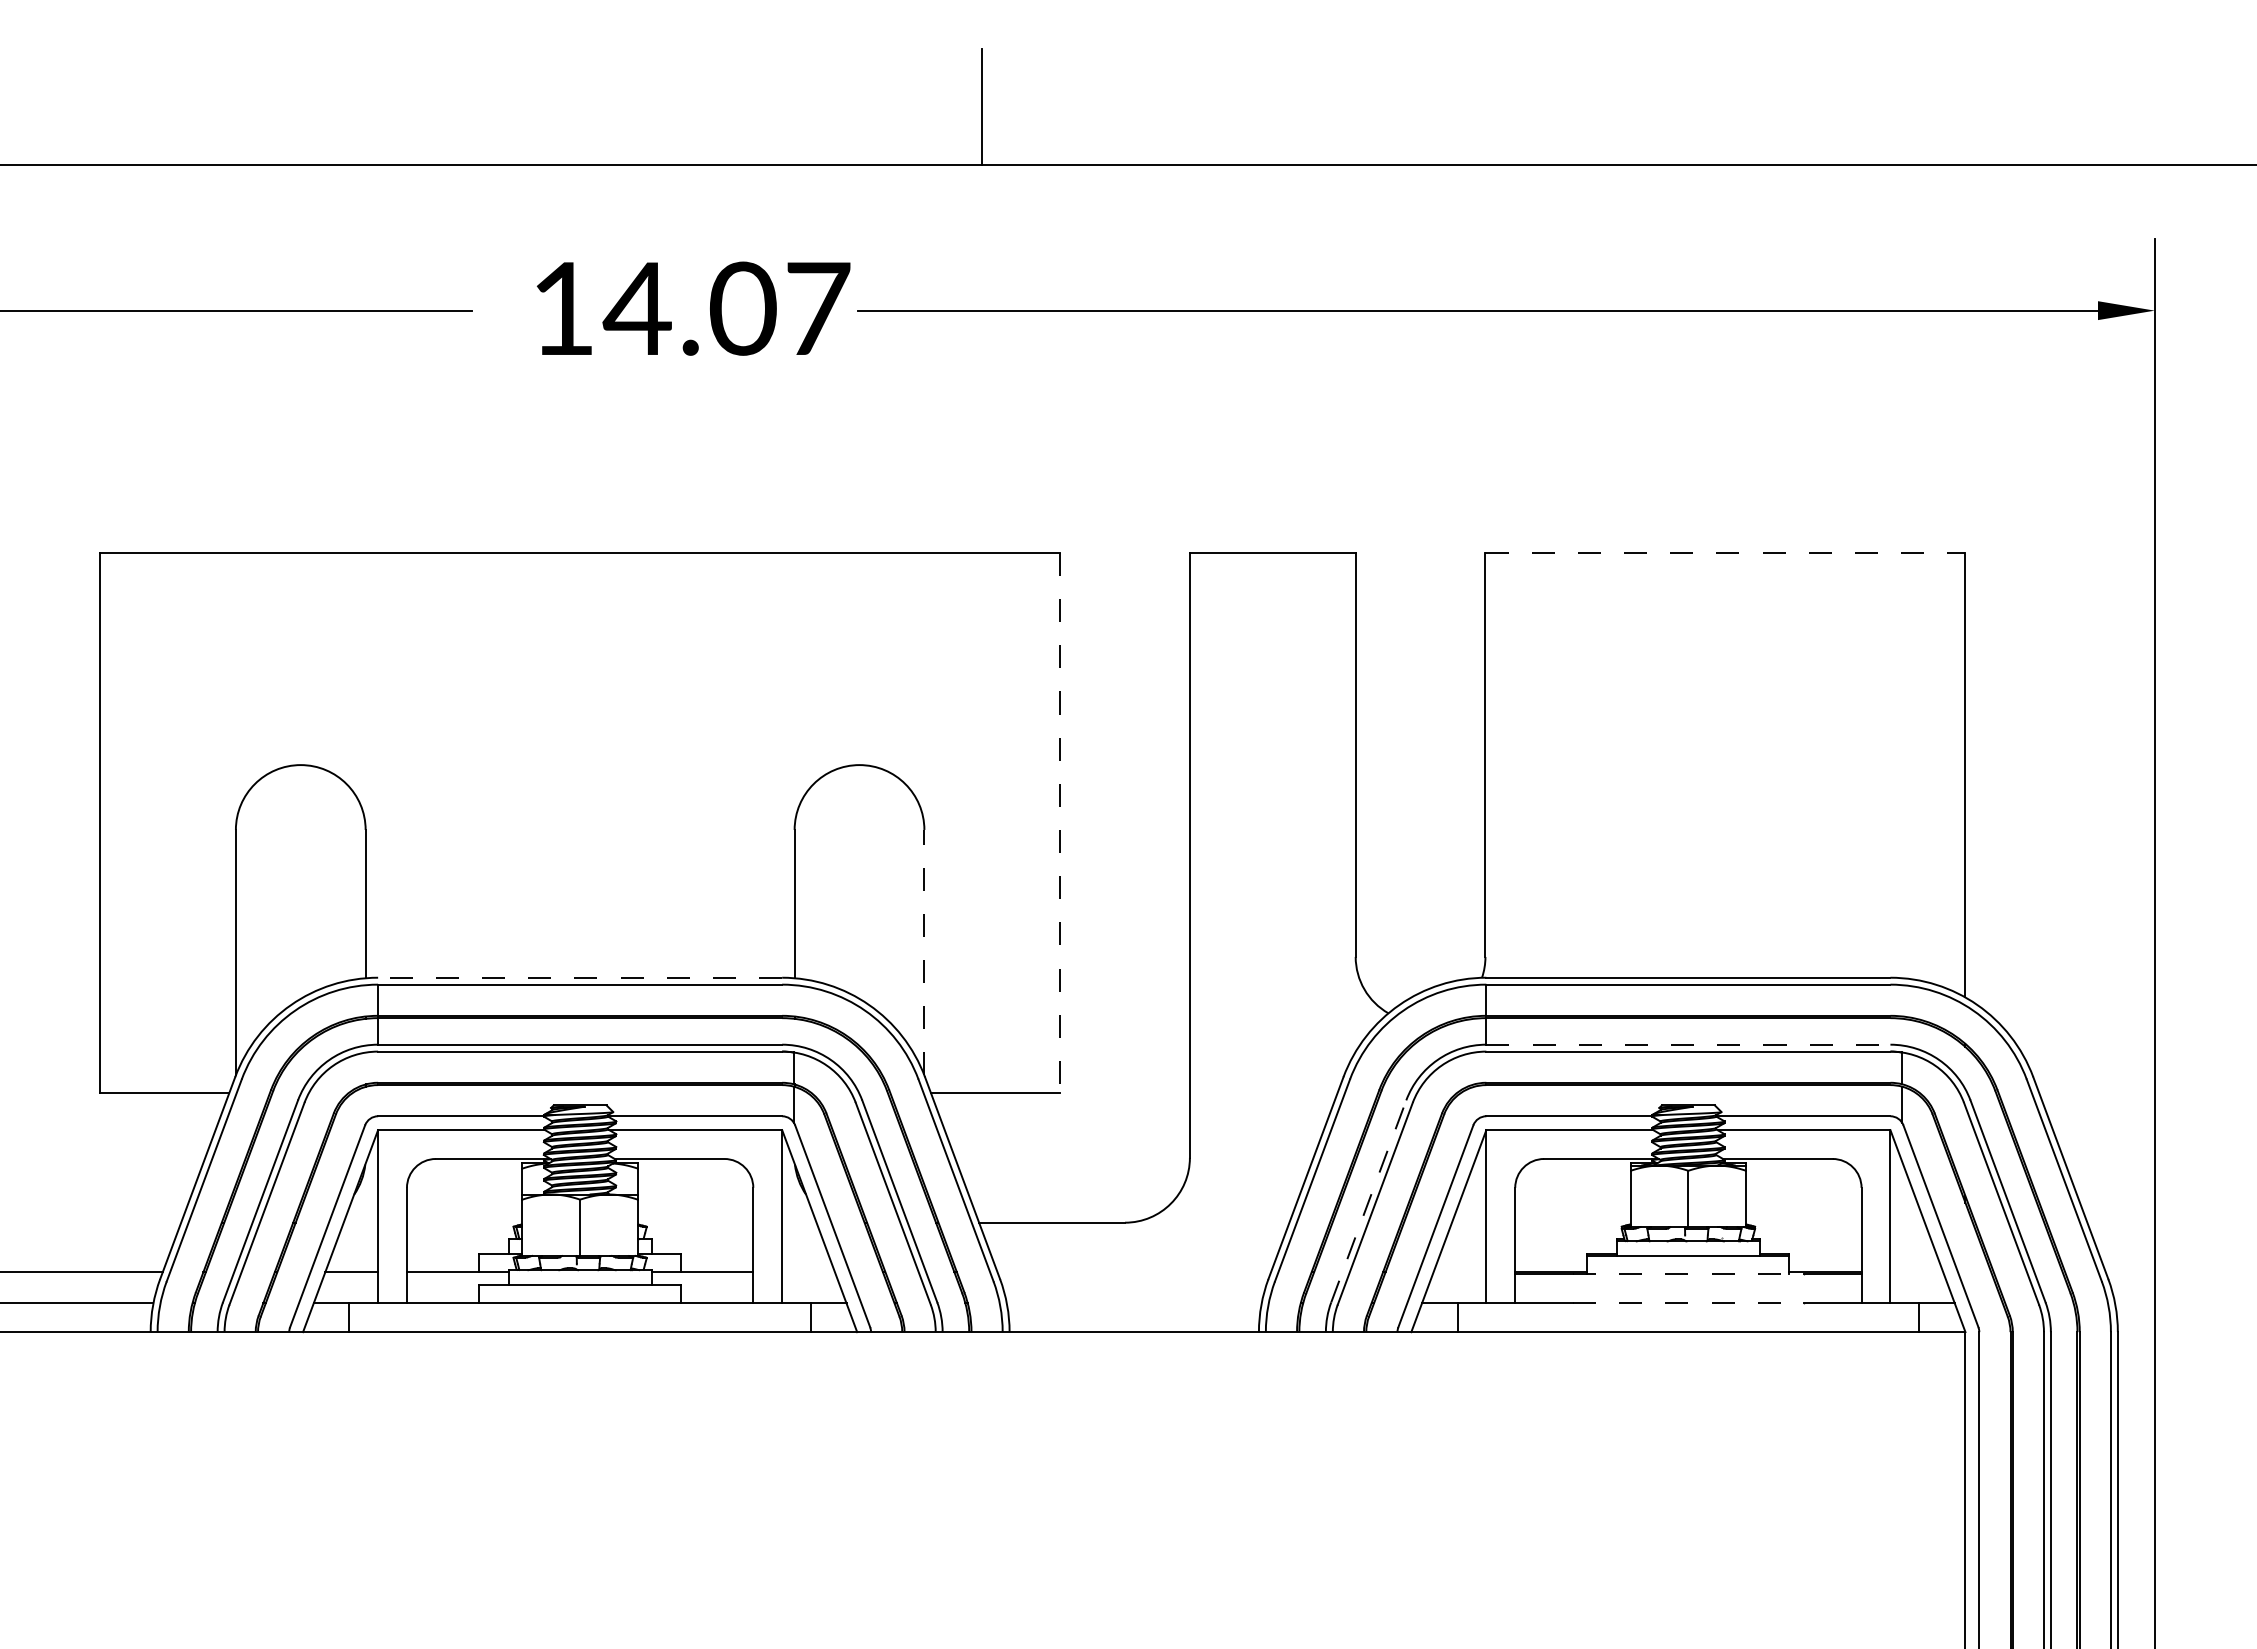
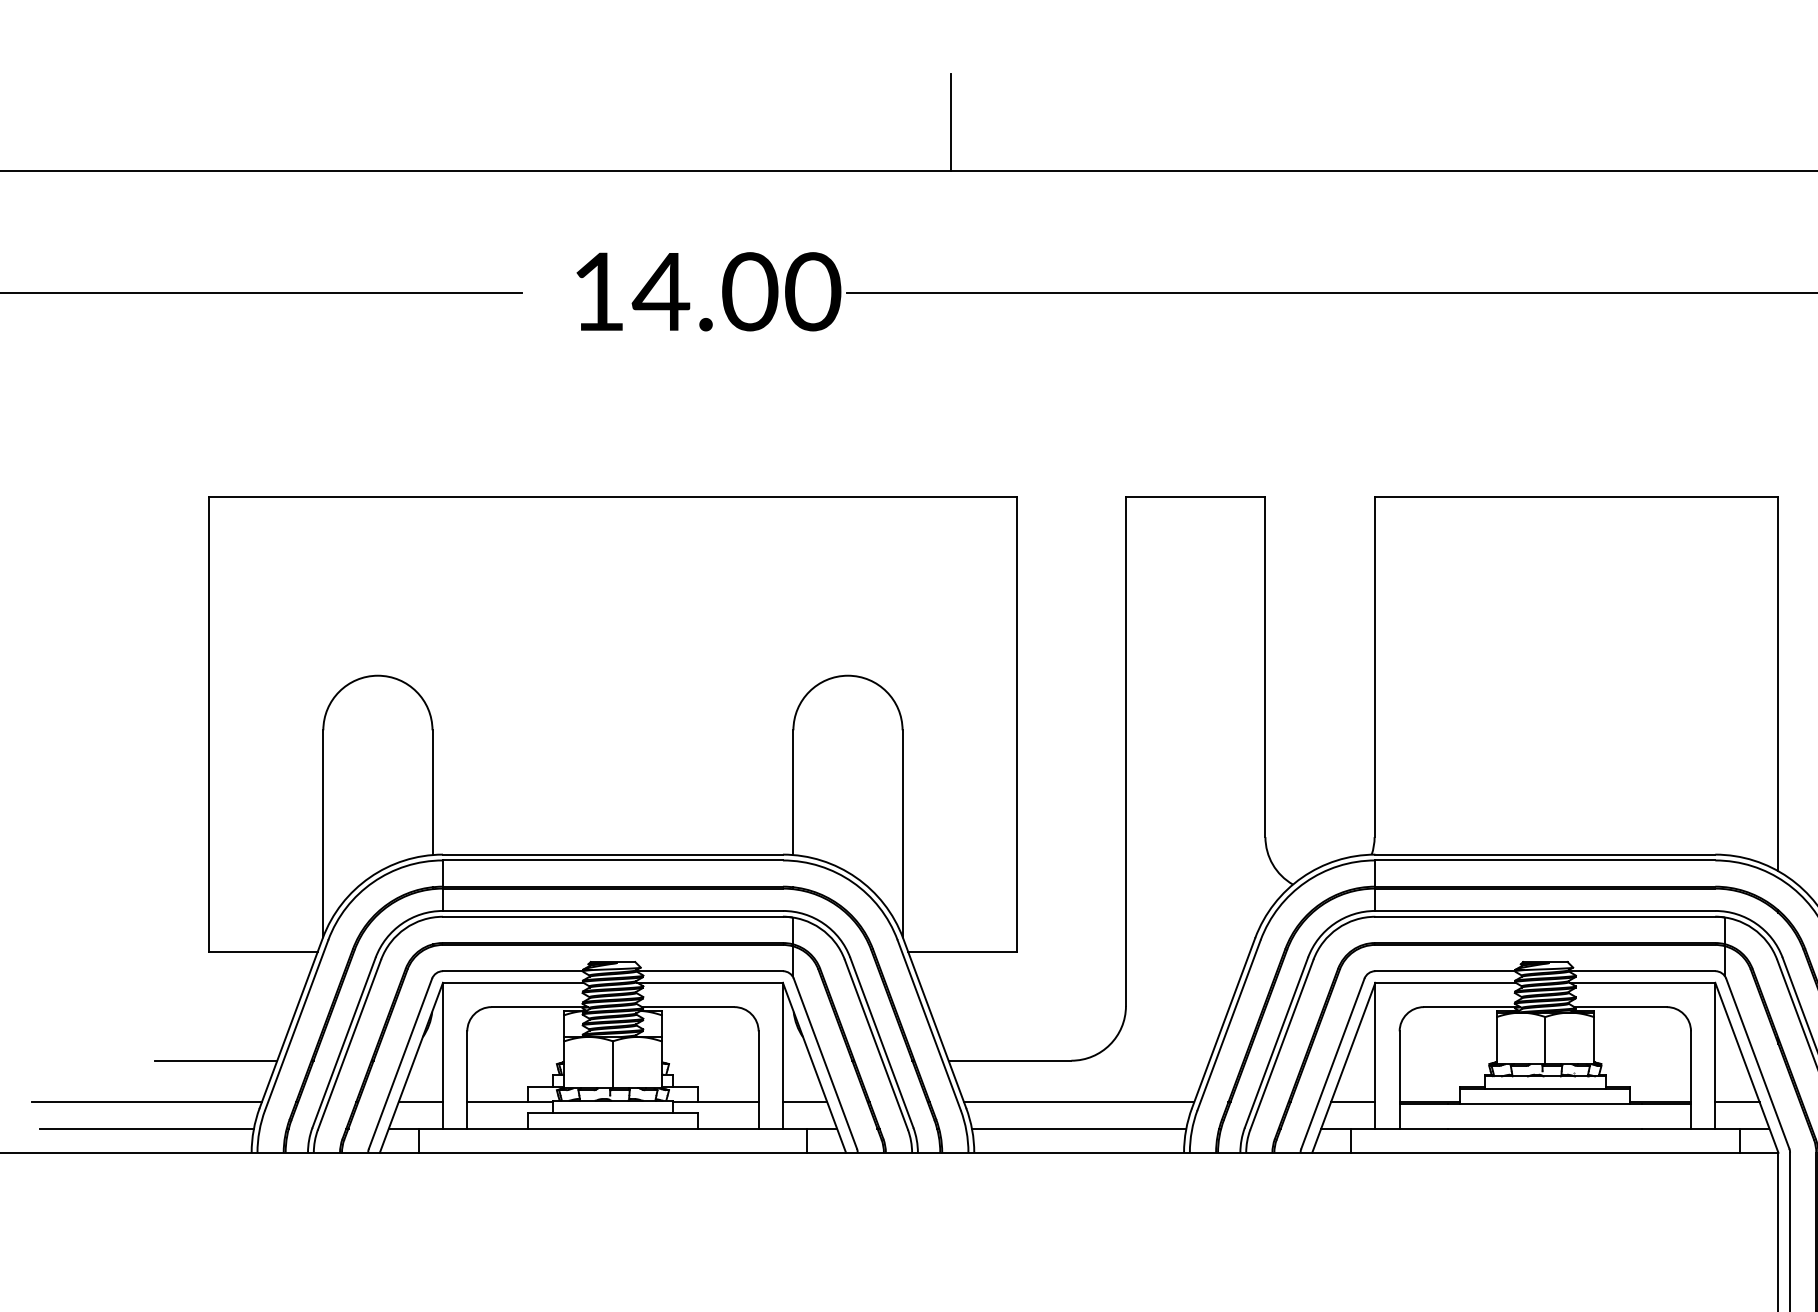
text: (817, 308) -> (812, 291), 14.07 -> 14.00
line: (1725, 552) -> (1576, 496), dashed -> solid
line: (1060, 823) -> (1017, 724), dashed -> solid
line: (924, 952) -> (902, 833), dashed -> solid
line: (579, 977) -> (612, 854), dashed -> solid
line: (1688, 1044) -> (1545, 910), dashed -> solid
line: (1368, 1201) -> (1276, 1042), dashed -> solid
line: (108, 1222) -> (216, 1060), added
line: (808, 1272) -> (805, 1102), added
line: (1134, 1272) -> (1079, 1102), added
line: (1459, 1272) -> (1352, 1102), added
line: (1916, 1272) -> (1737, 1102), added
line: (1688, 1274) -> (1545, 1104), dashed -> solid
line: (1133, 1303) -> (1078, 1128), added
line: (1688, 1303) -> (1545, 1128), dashed -> solid

